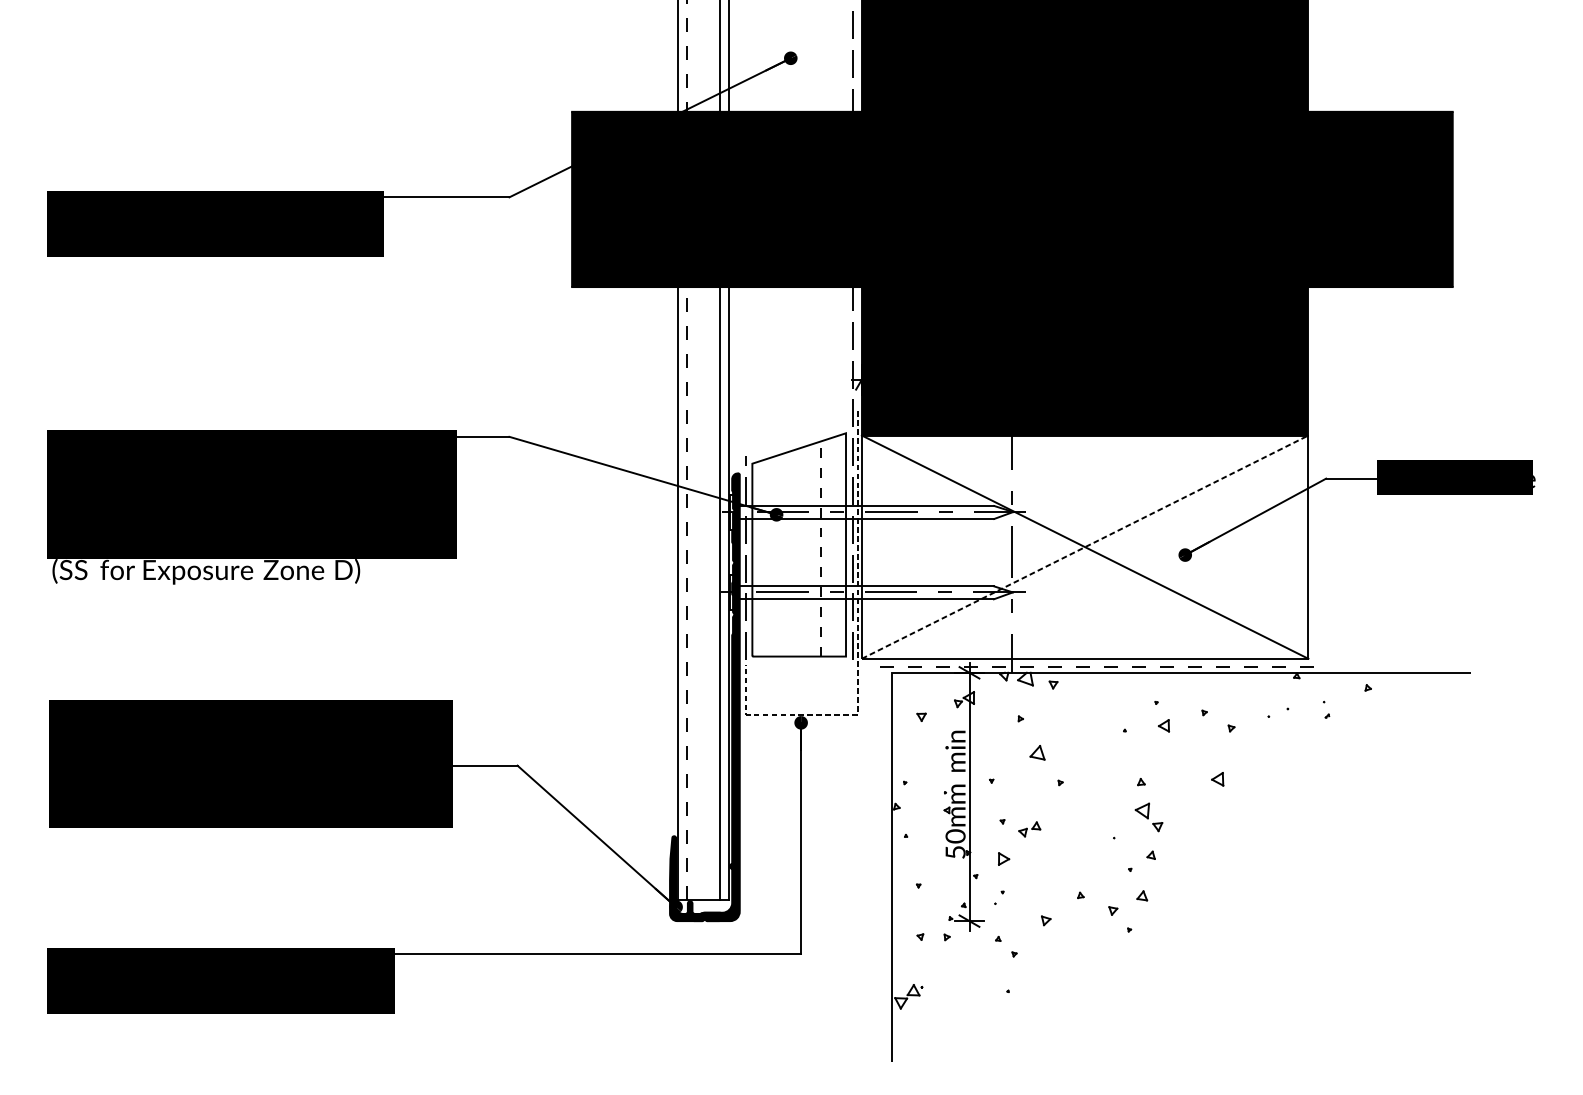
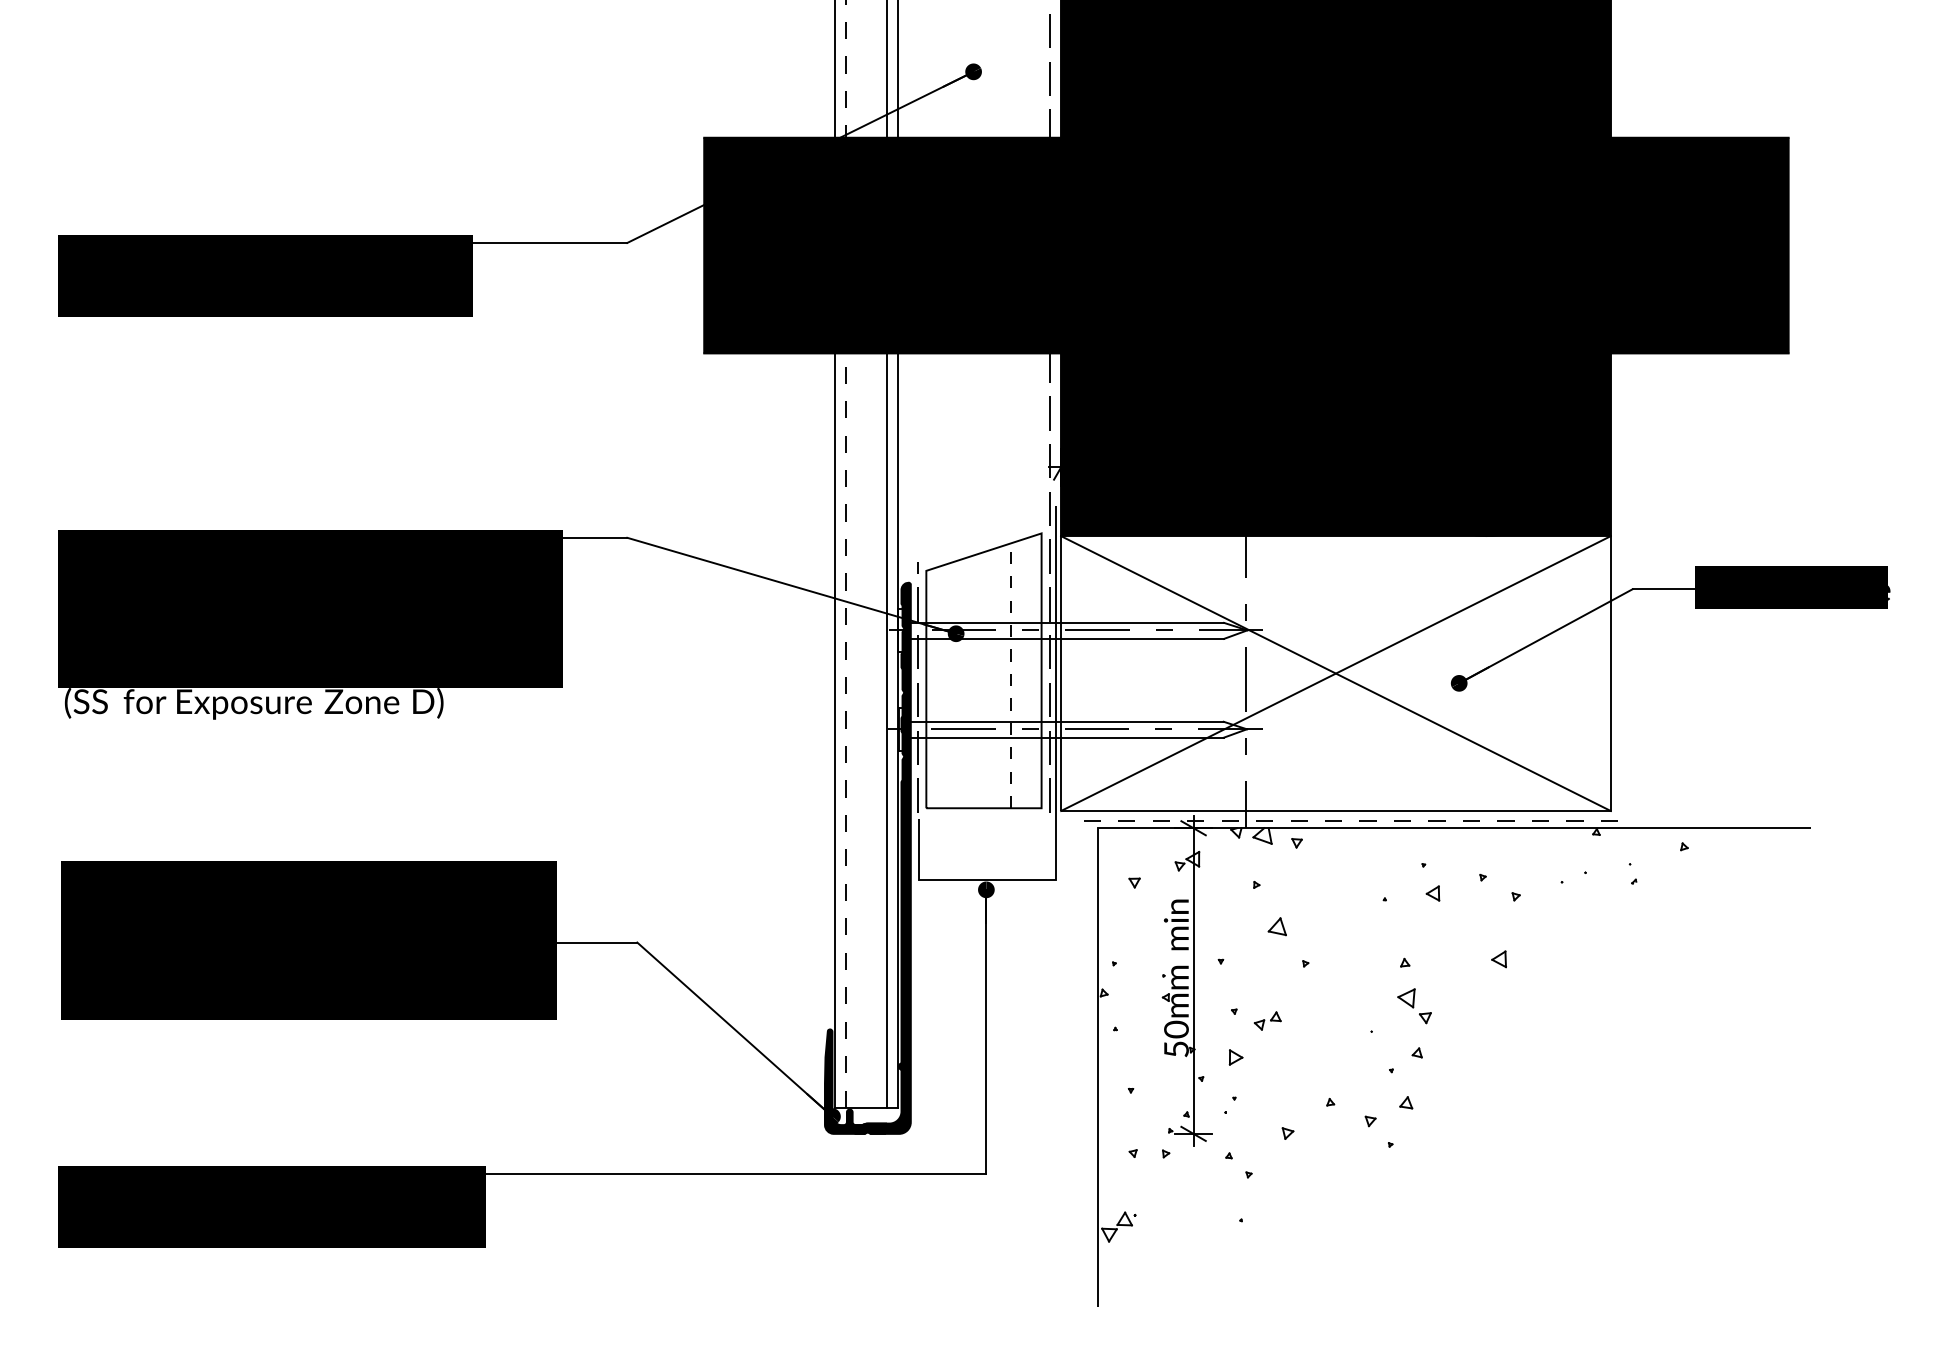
line: (1085, 547) -> (1336, 673), dashed -> solid
line: (857, 645) -> (1055, 794), dashed -> solid

